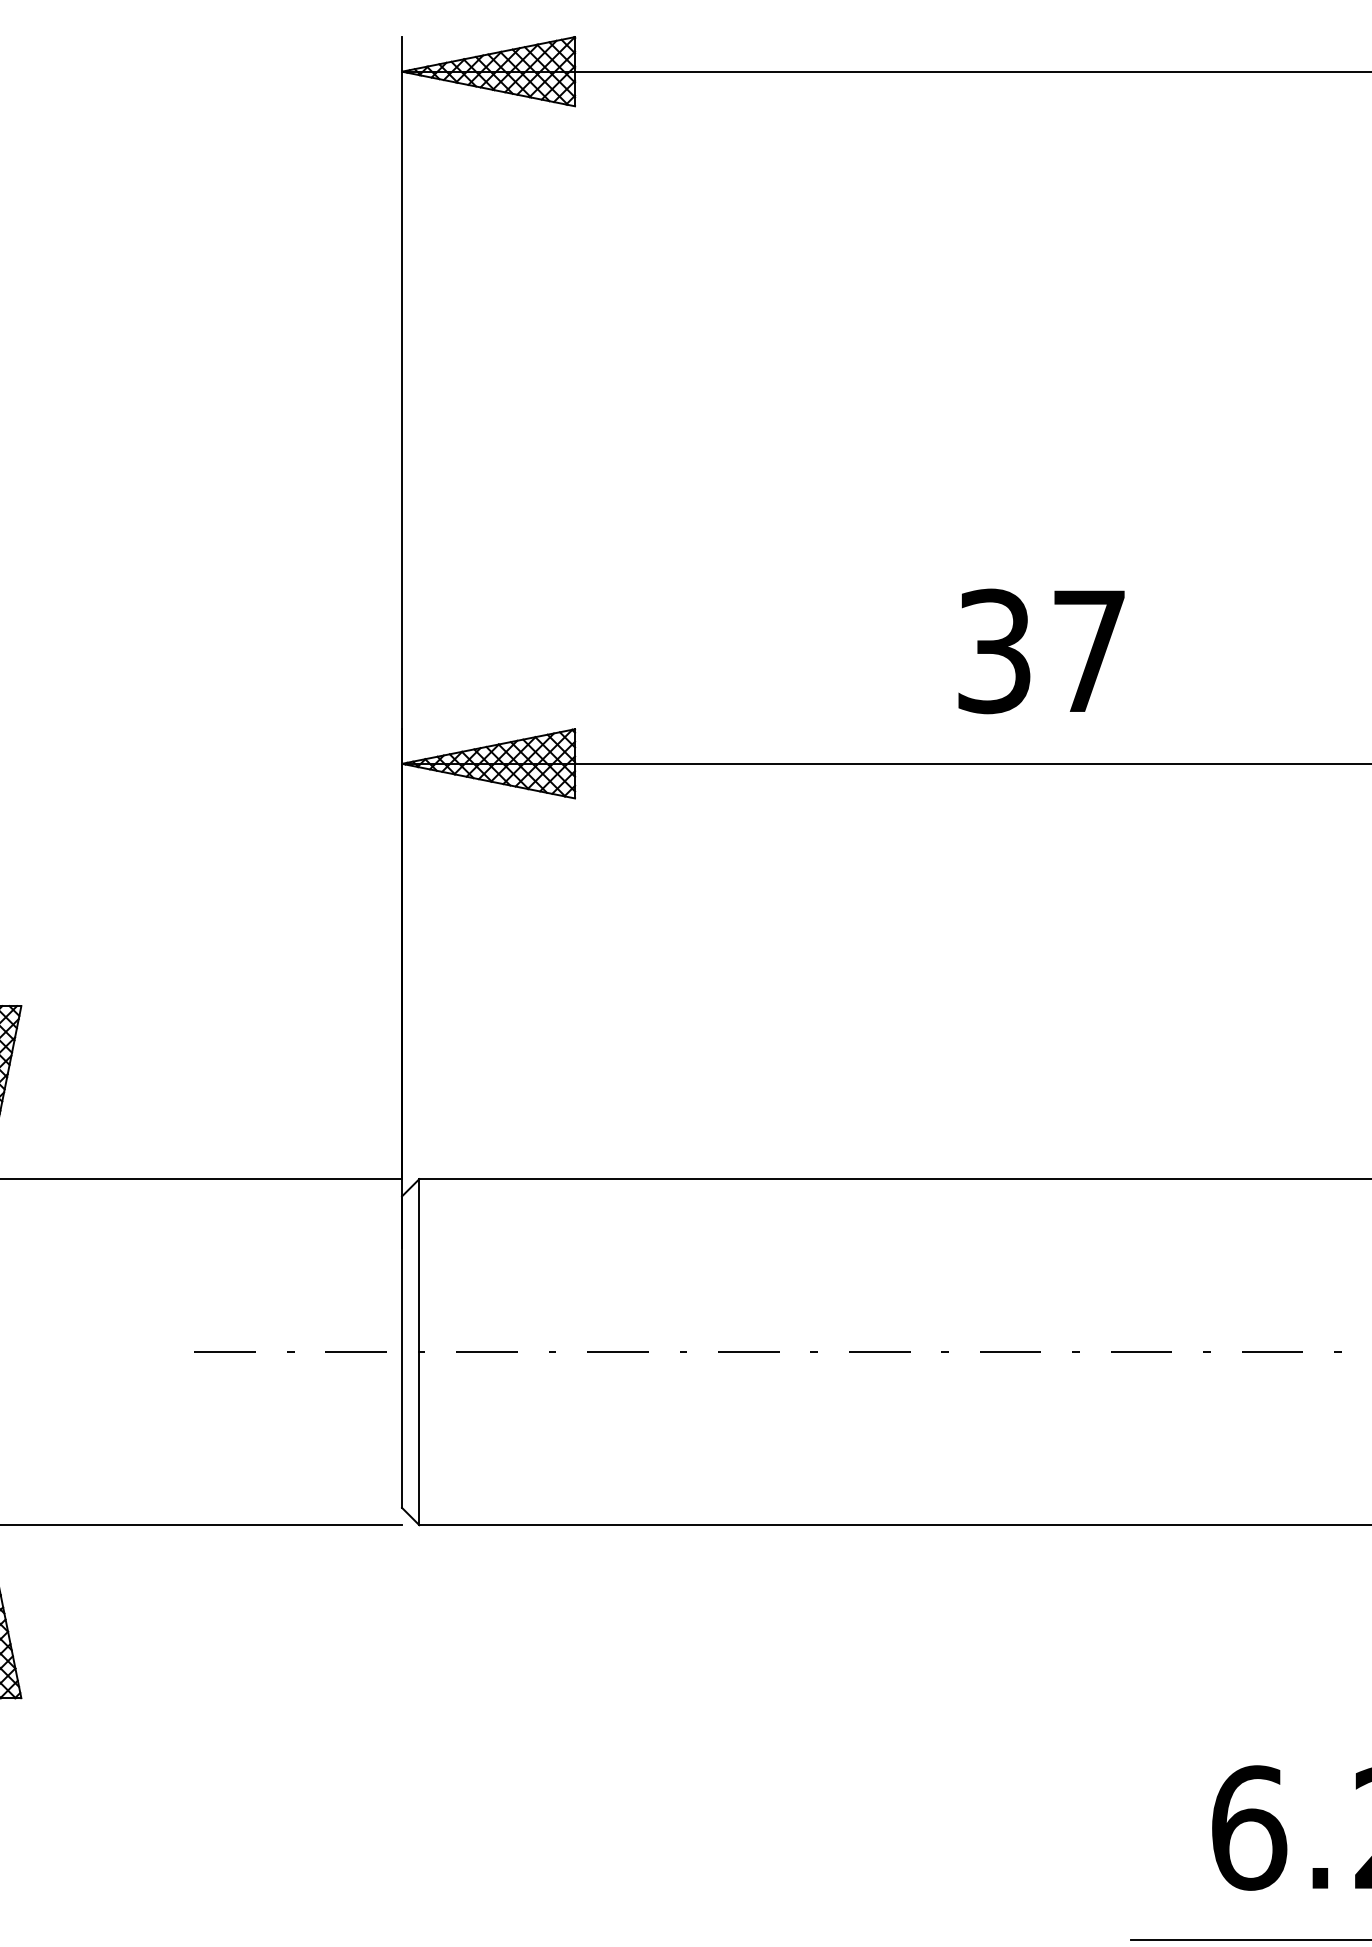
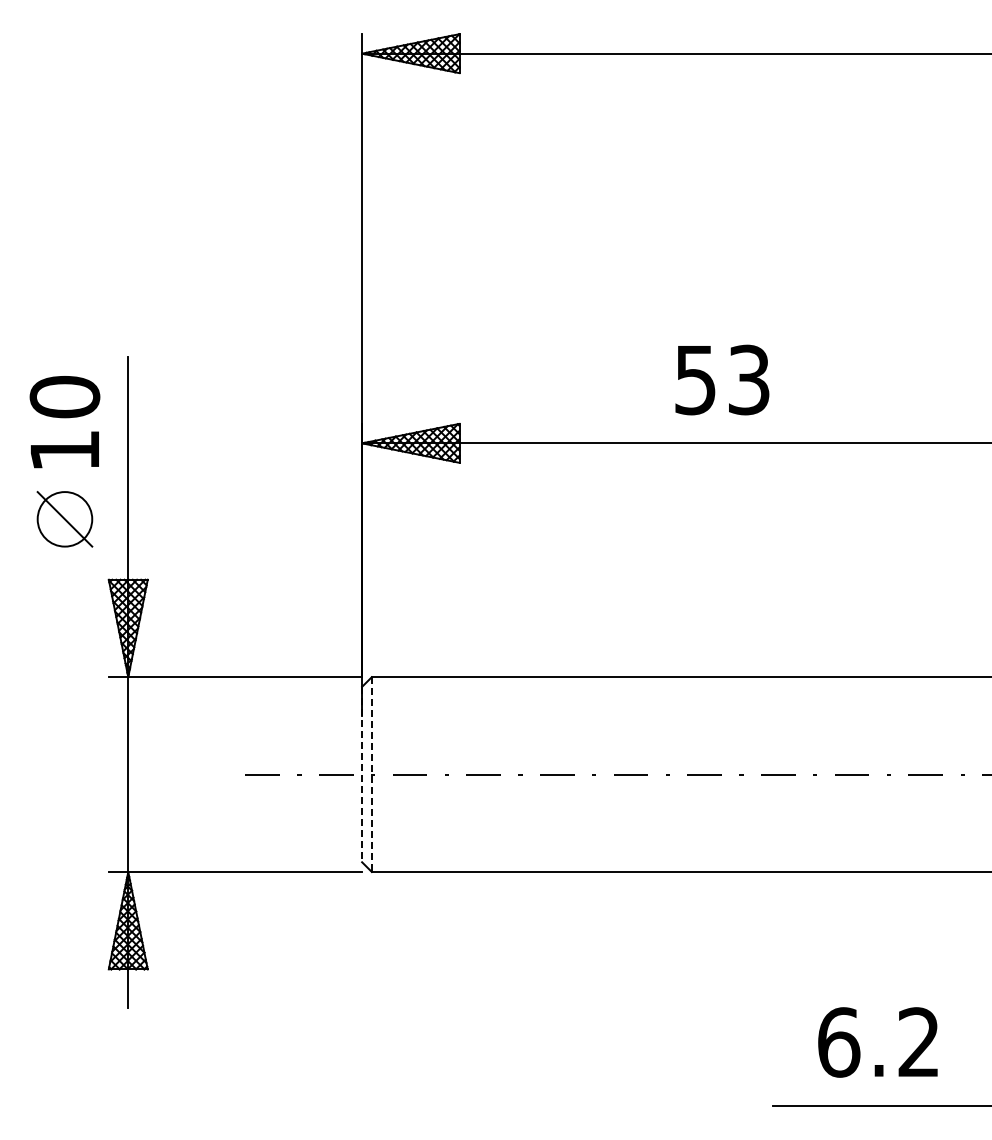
text: (1042, 650) -> (722, 379), 37 -> 53
line: (402, 1352) -> (362, 774), solid -> dashed
line: (418, 1353) -> (371, 775), solid -> dashed

